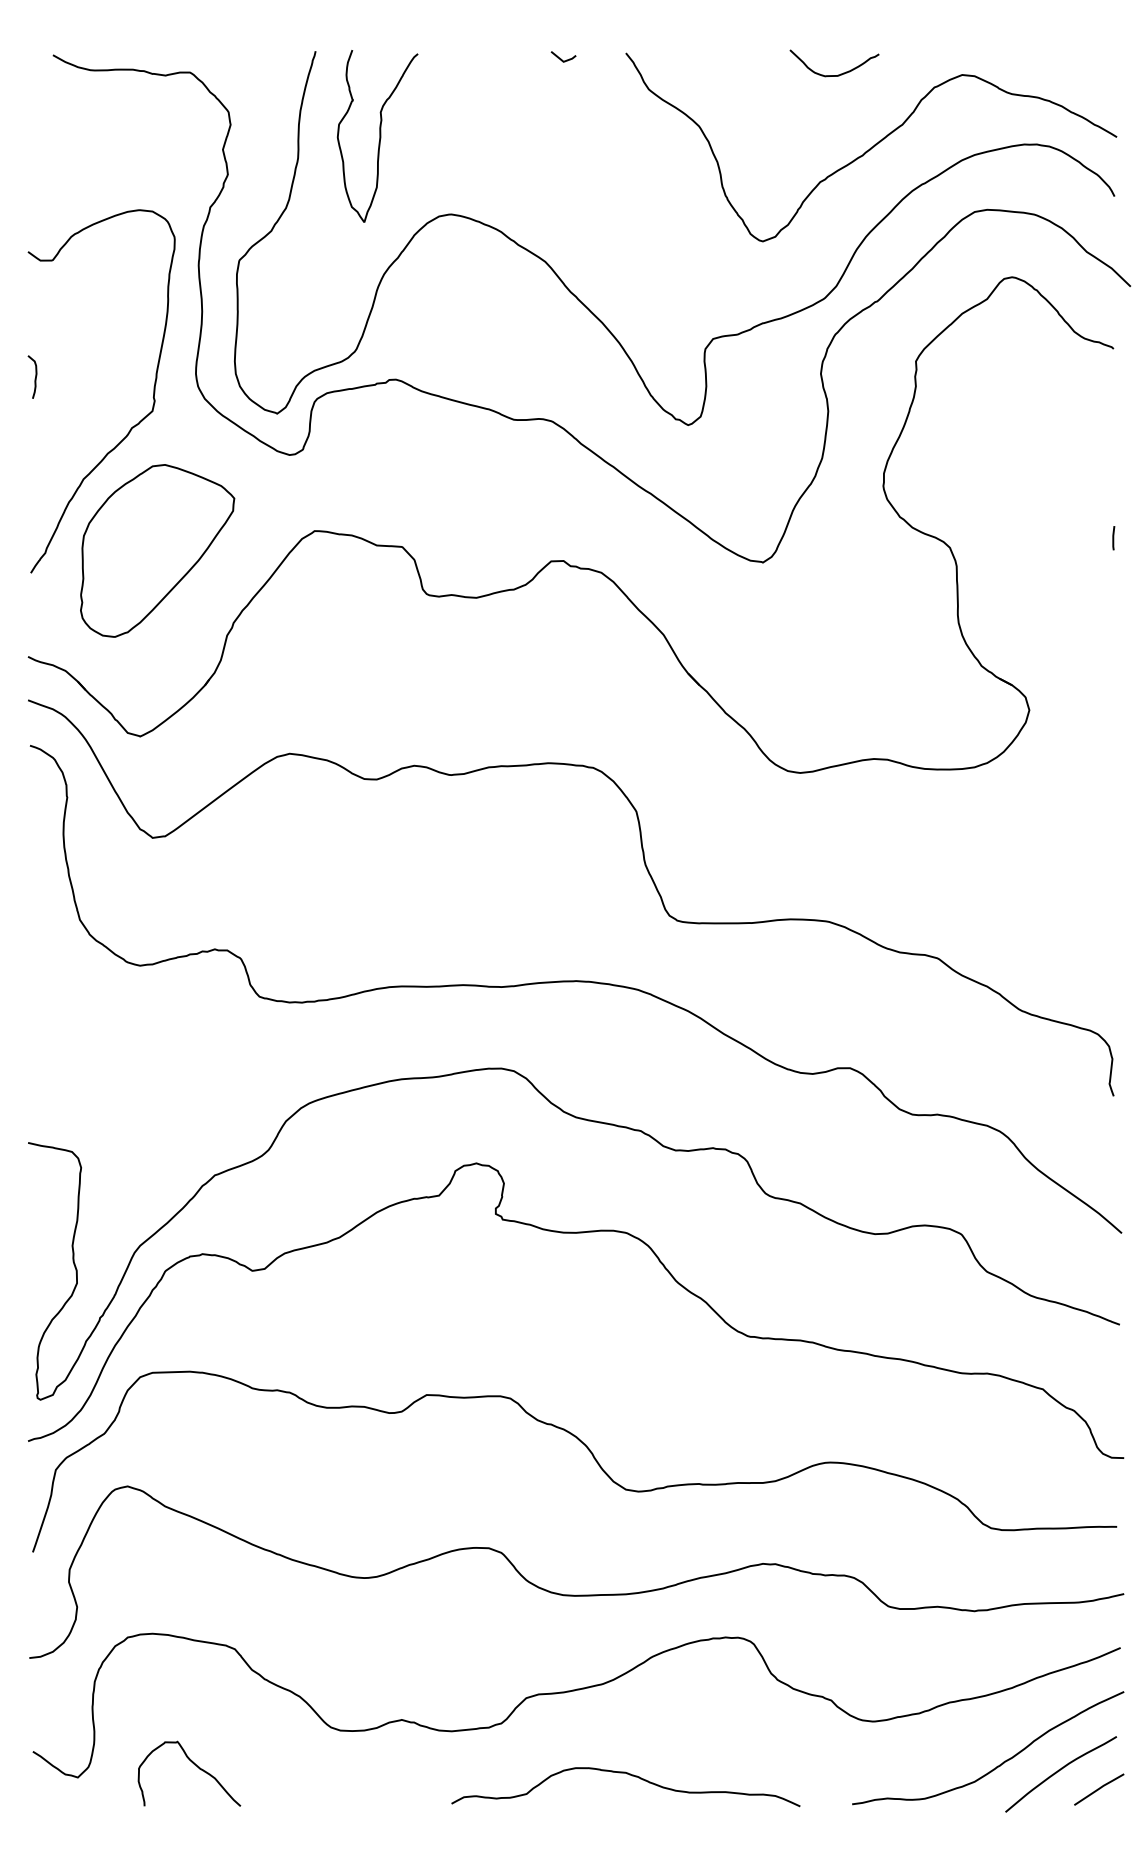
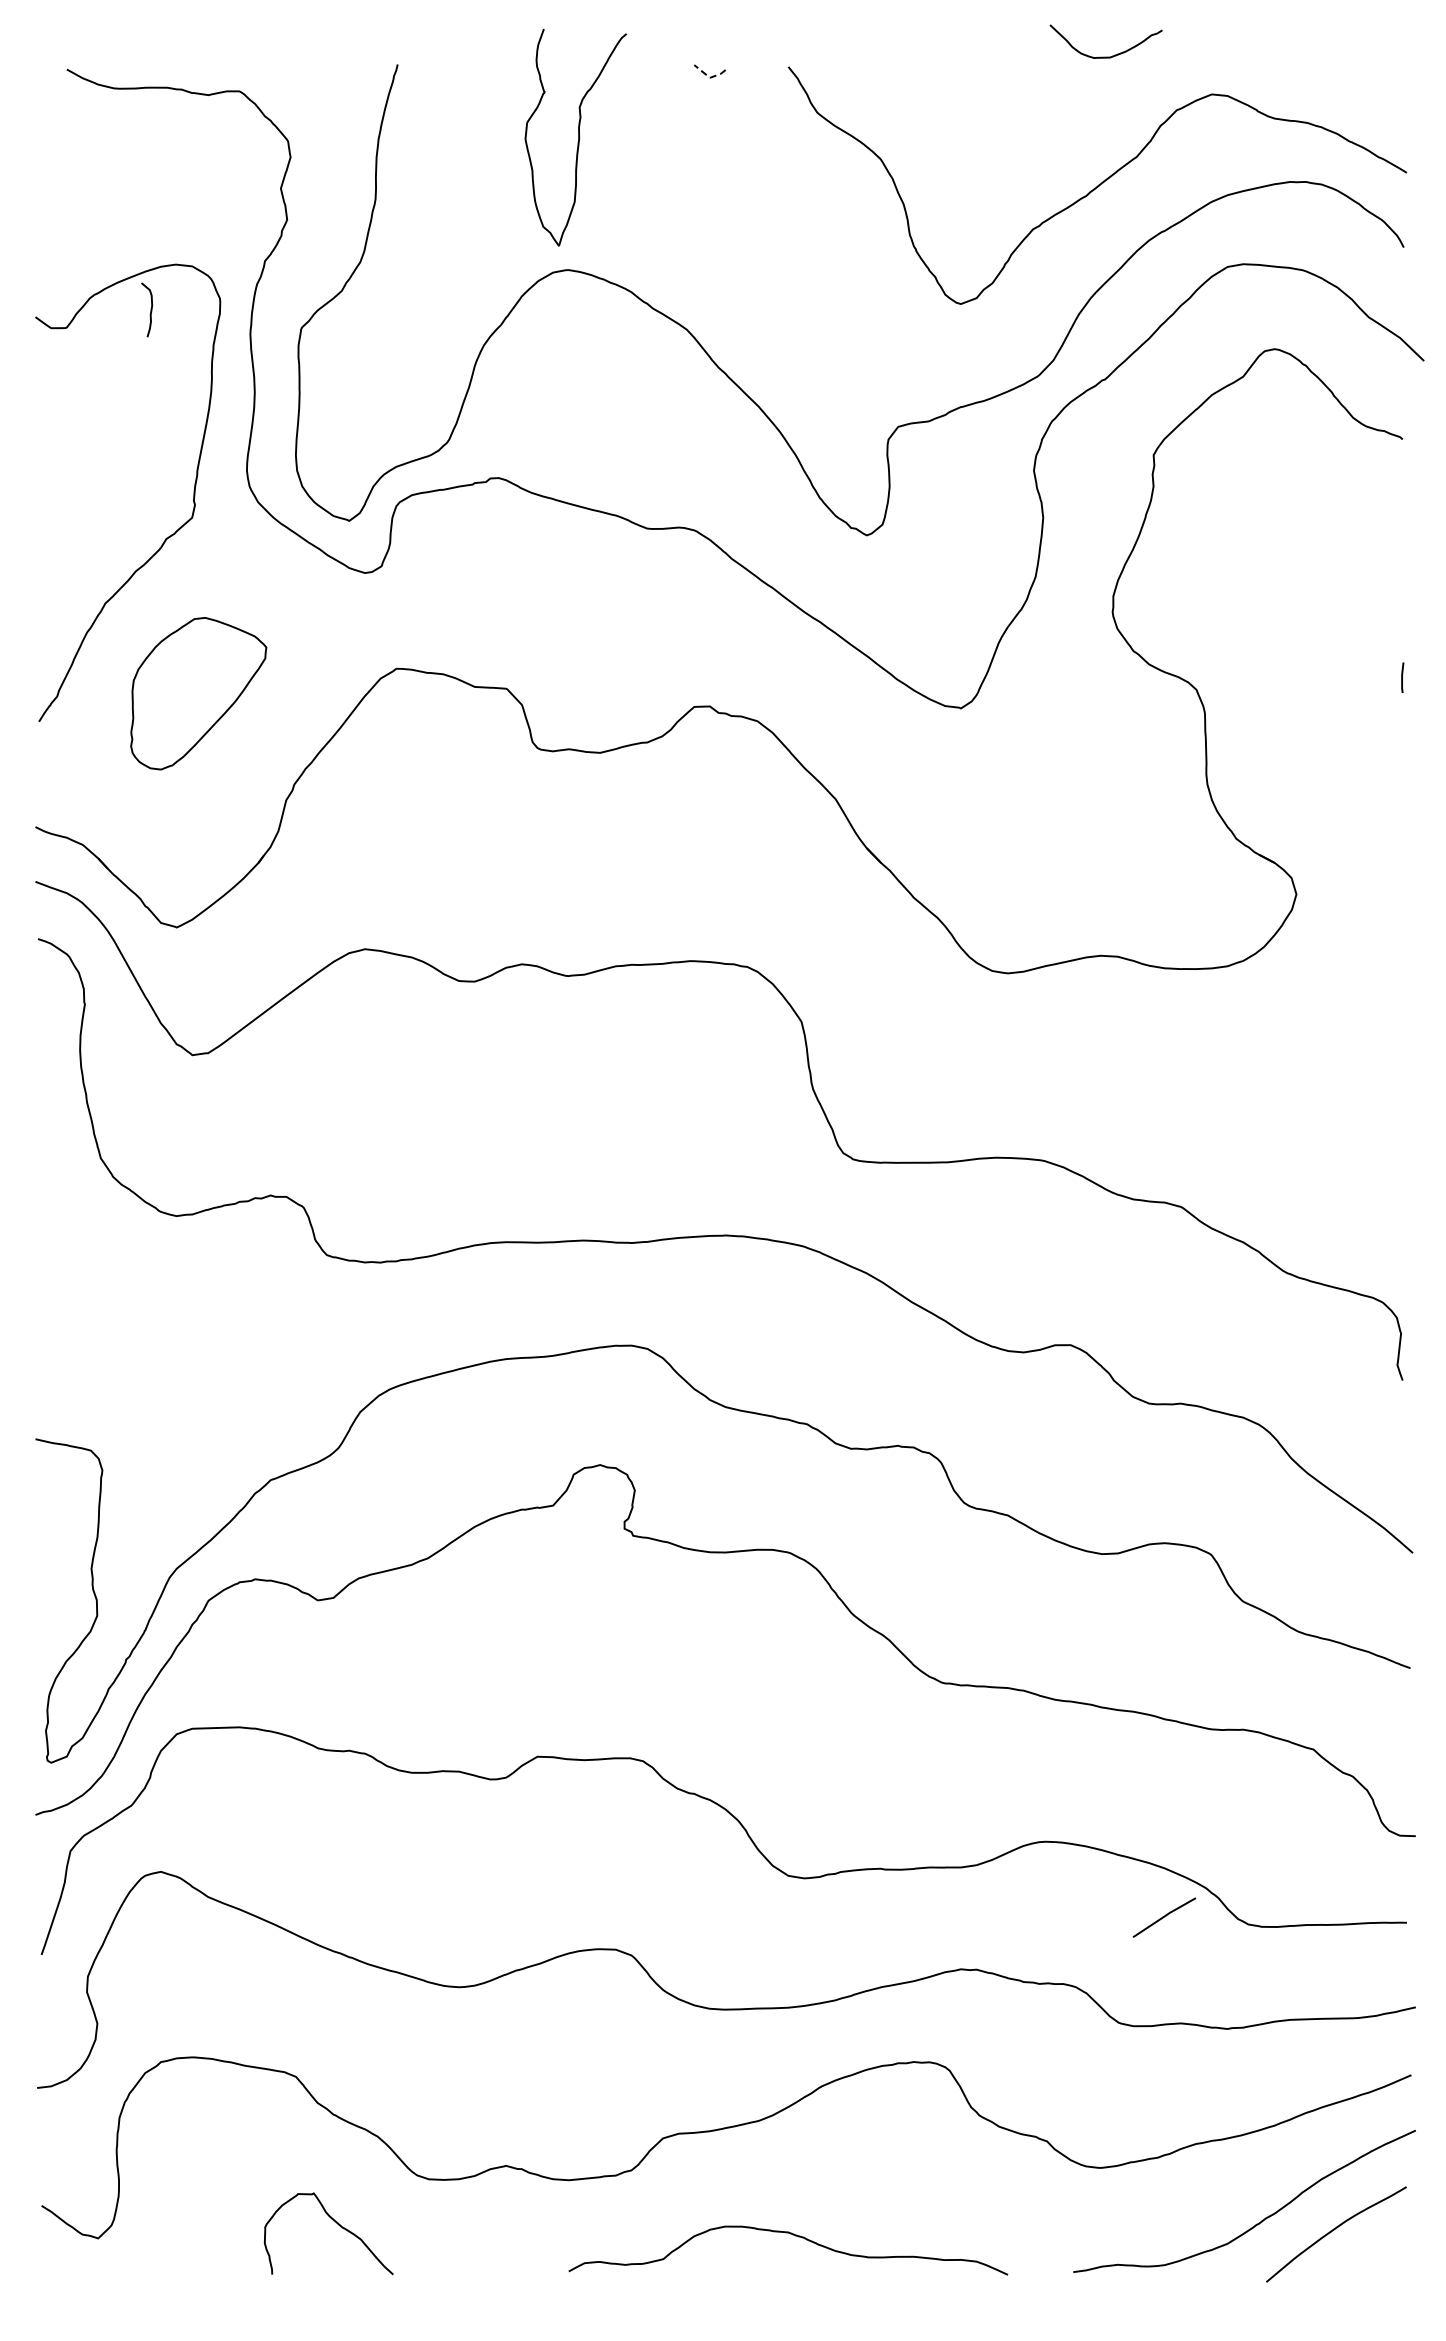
line: (563, 61) -> (709, 77), solid -> dashed
curve: (834, 75) -> (1105, 56), moved
curve: (379, 136) -> (578, 137), moved
curve: (35, 376) -> (150, 309), moved
part: (157, 550) -> (198, 693), size x0.7
curve: (196, 1766) -> (337, 2224), moved
line: (1098, 1789) -> (1163, 1917), moved

